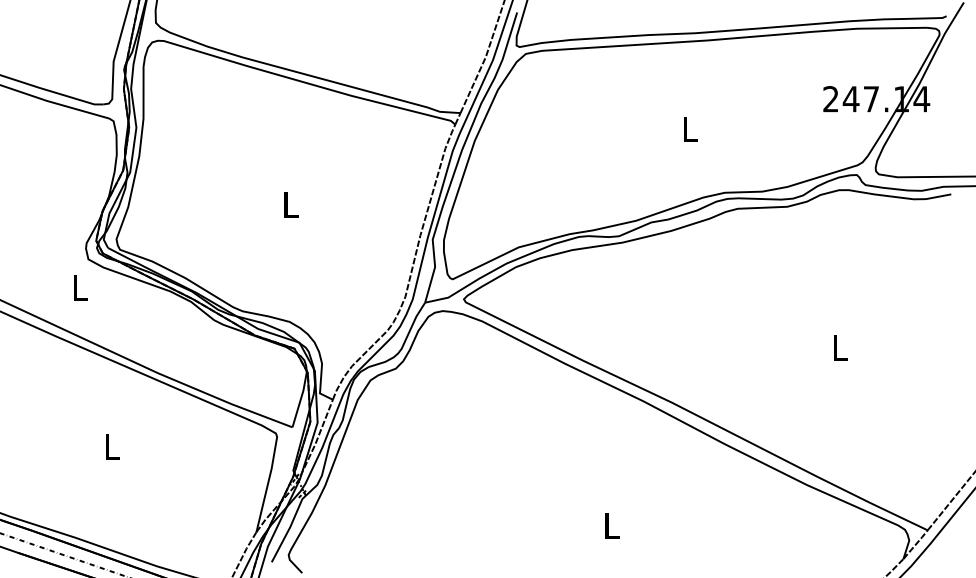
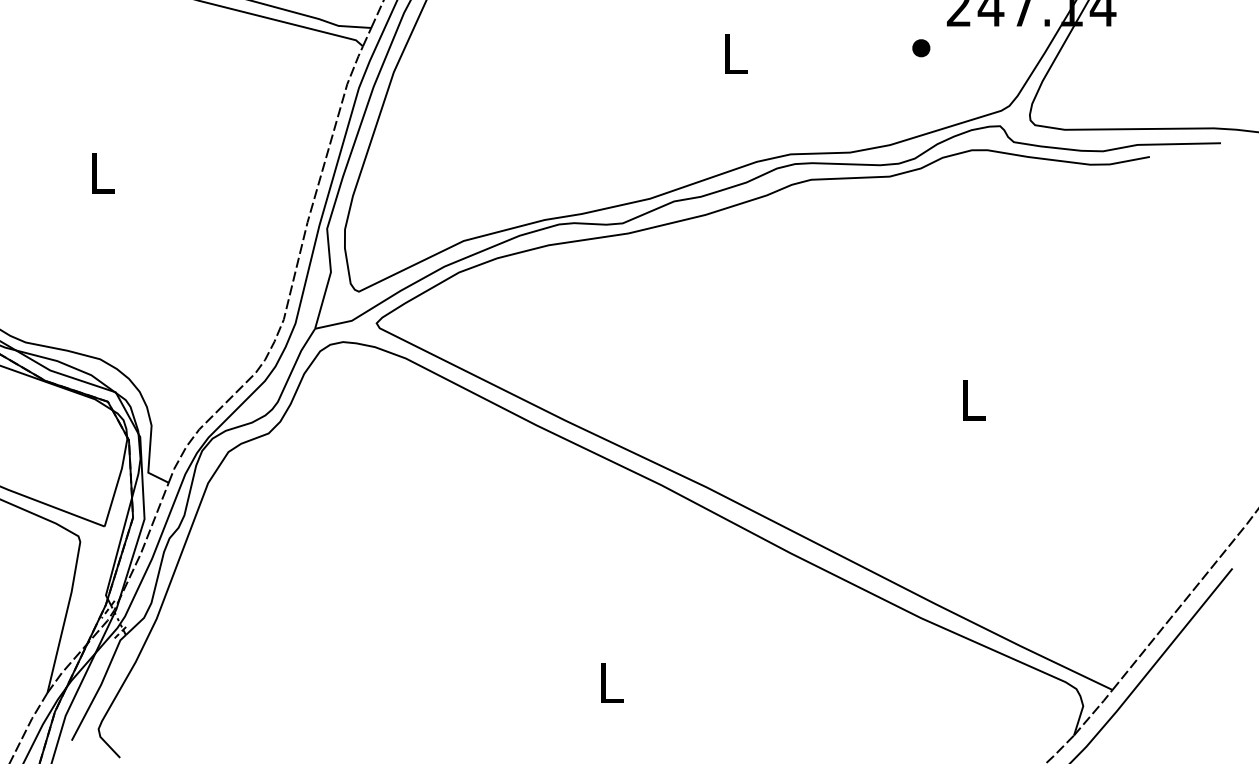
part: (806, 125) -> (920, 47), added

